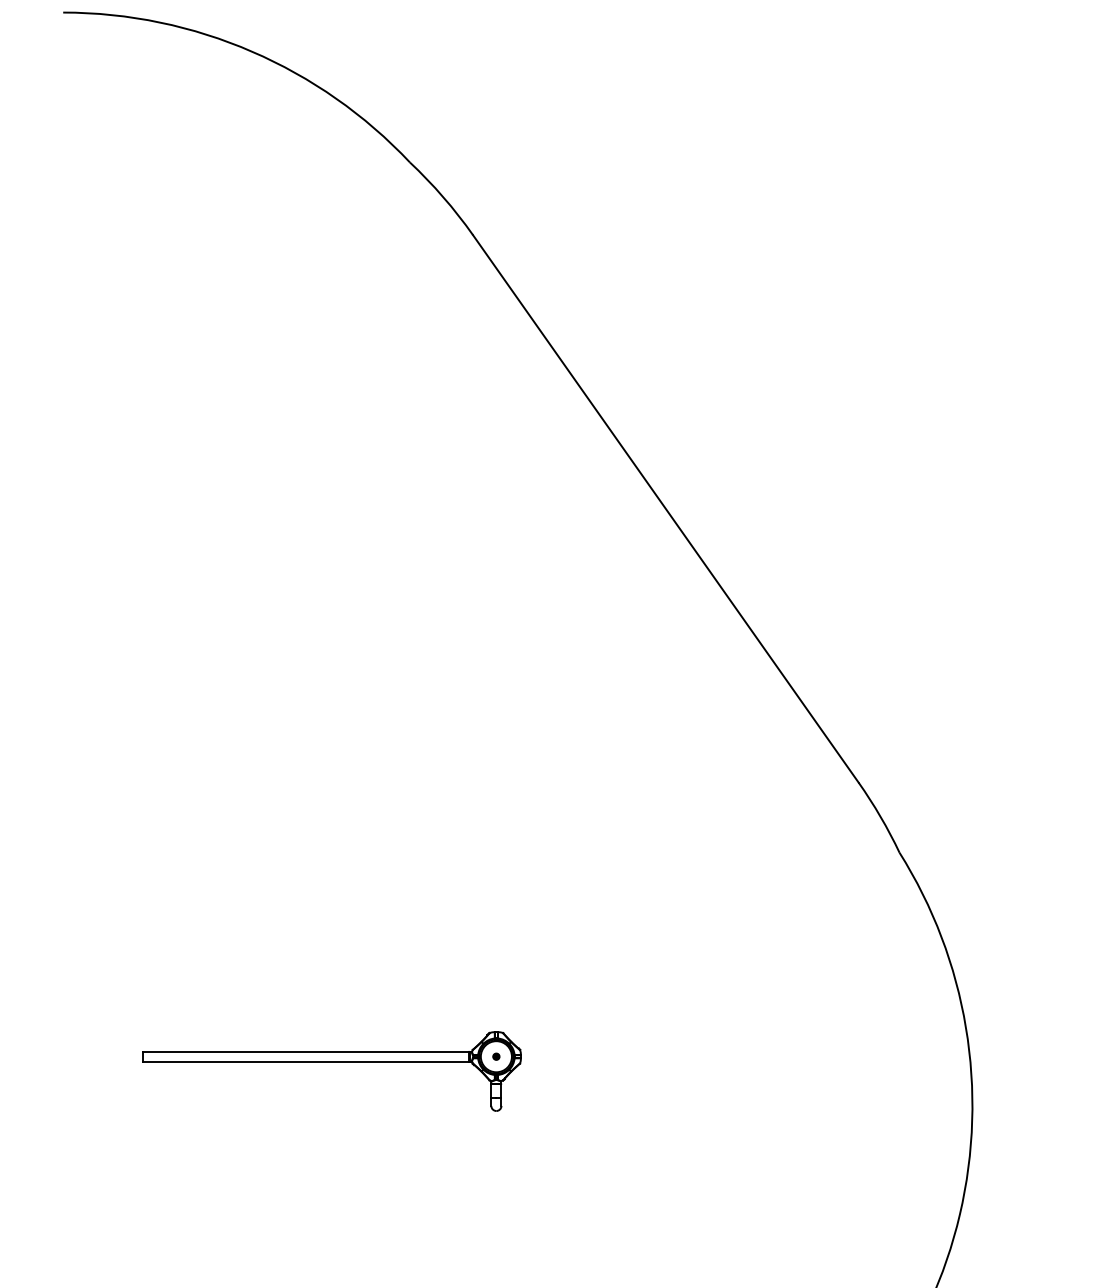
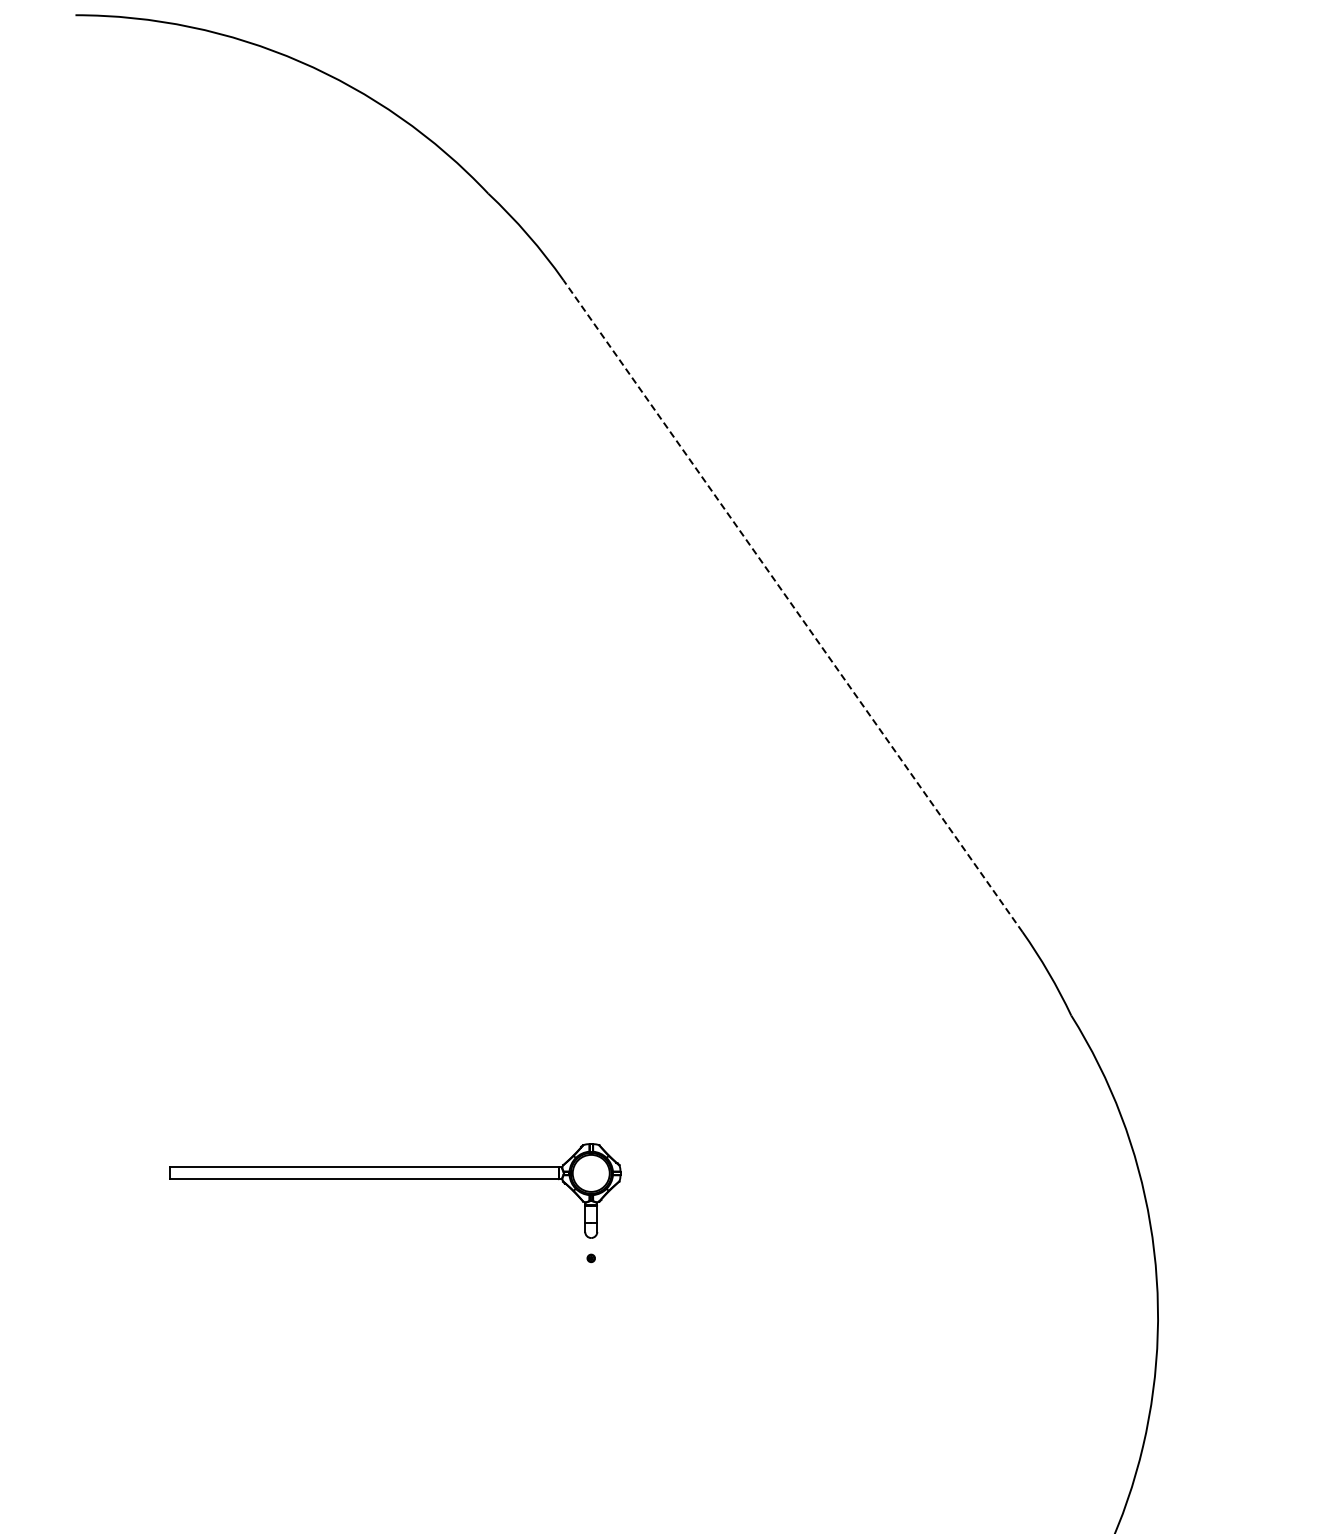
line: (665, 509) -> (792, 606), solid -> dashed
part: (331, 1061) -> (395, 1179), moved

